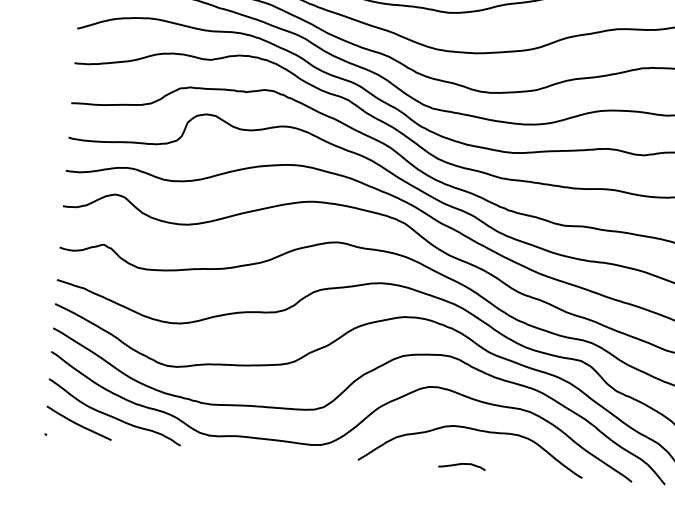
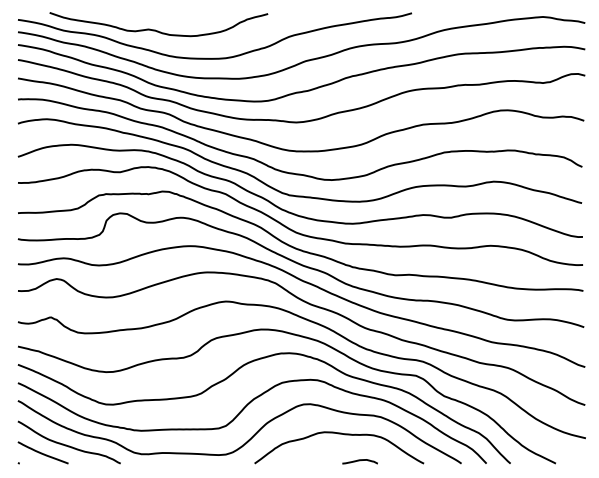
curve: (461, 465) -> (359, 461), moved

